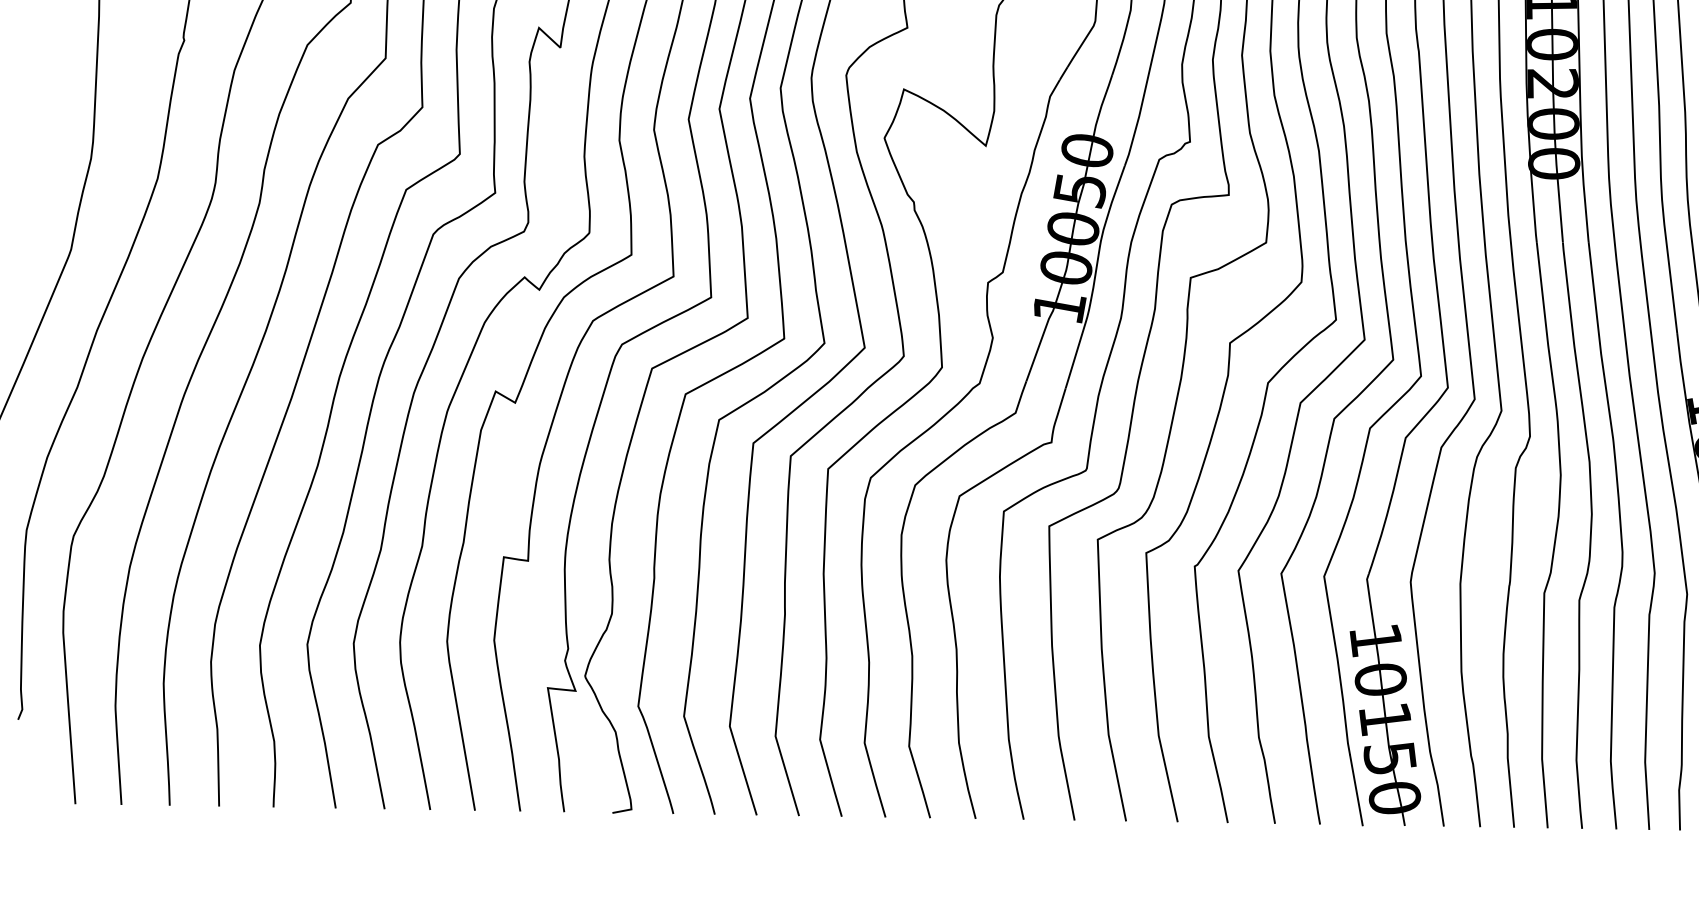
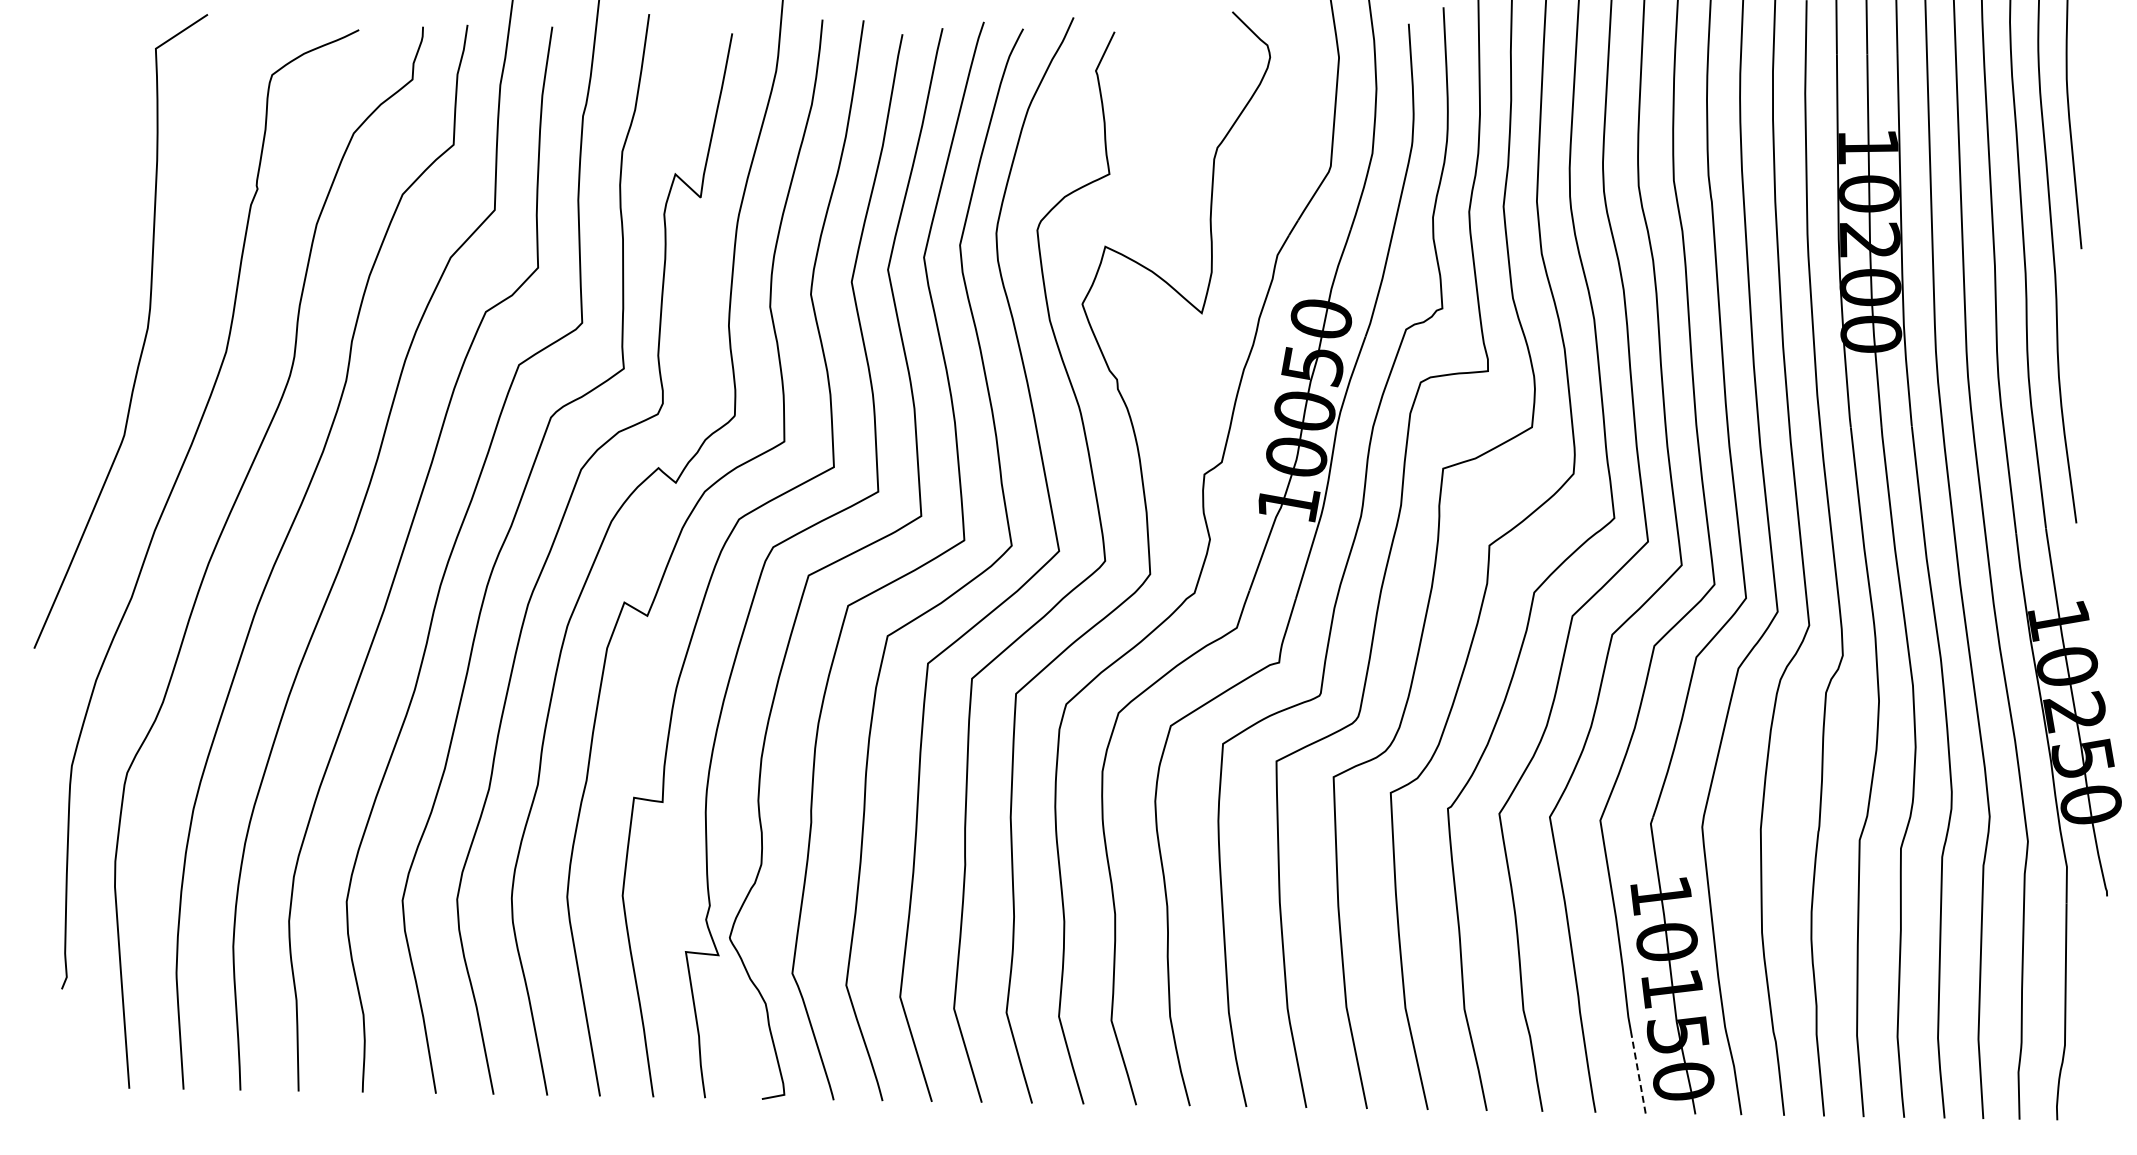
line: (1356, 790) -> (1638, 1072), solid -> dashed

